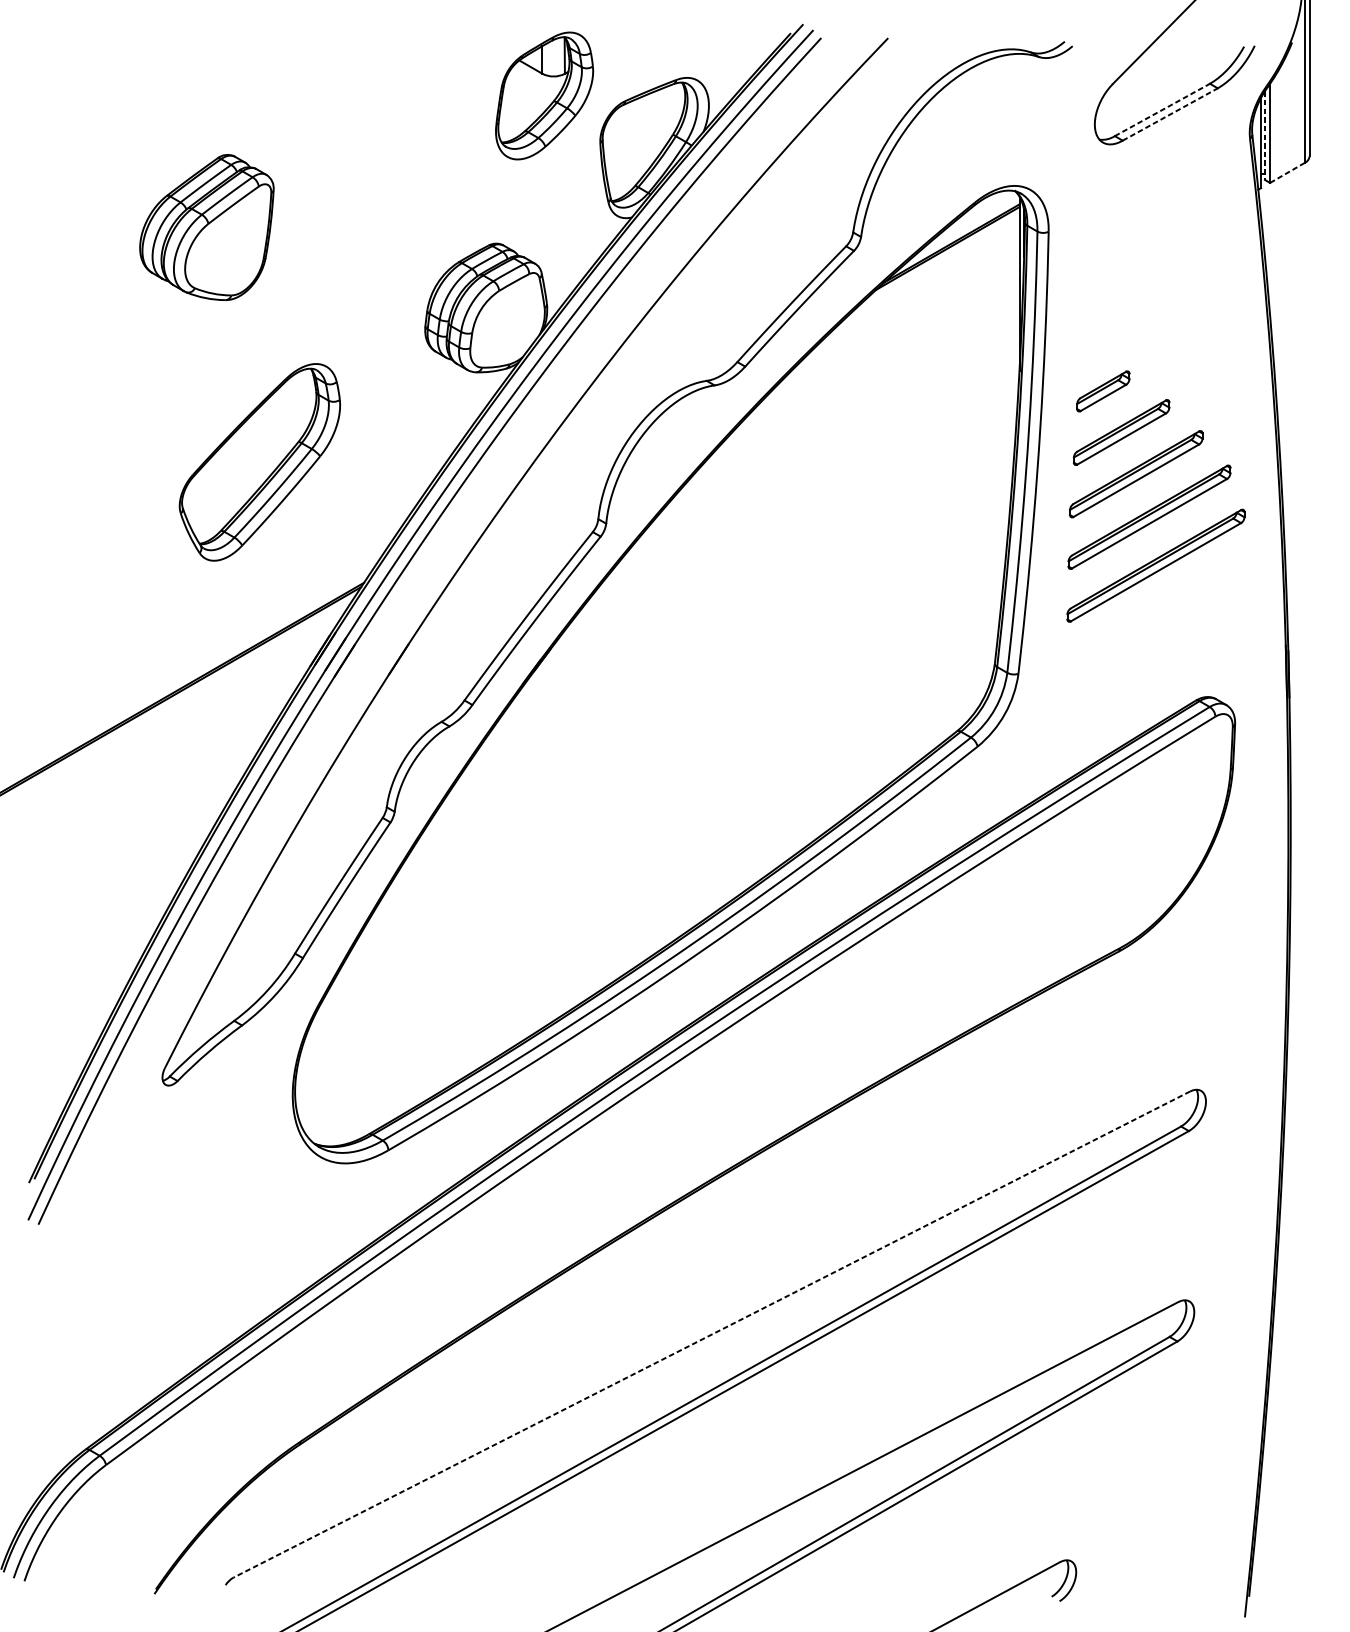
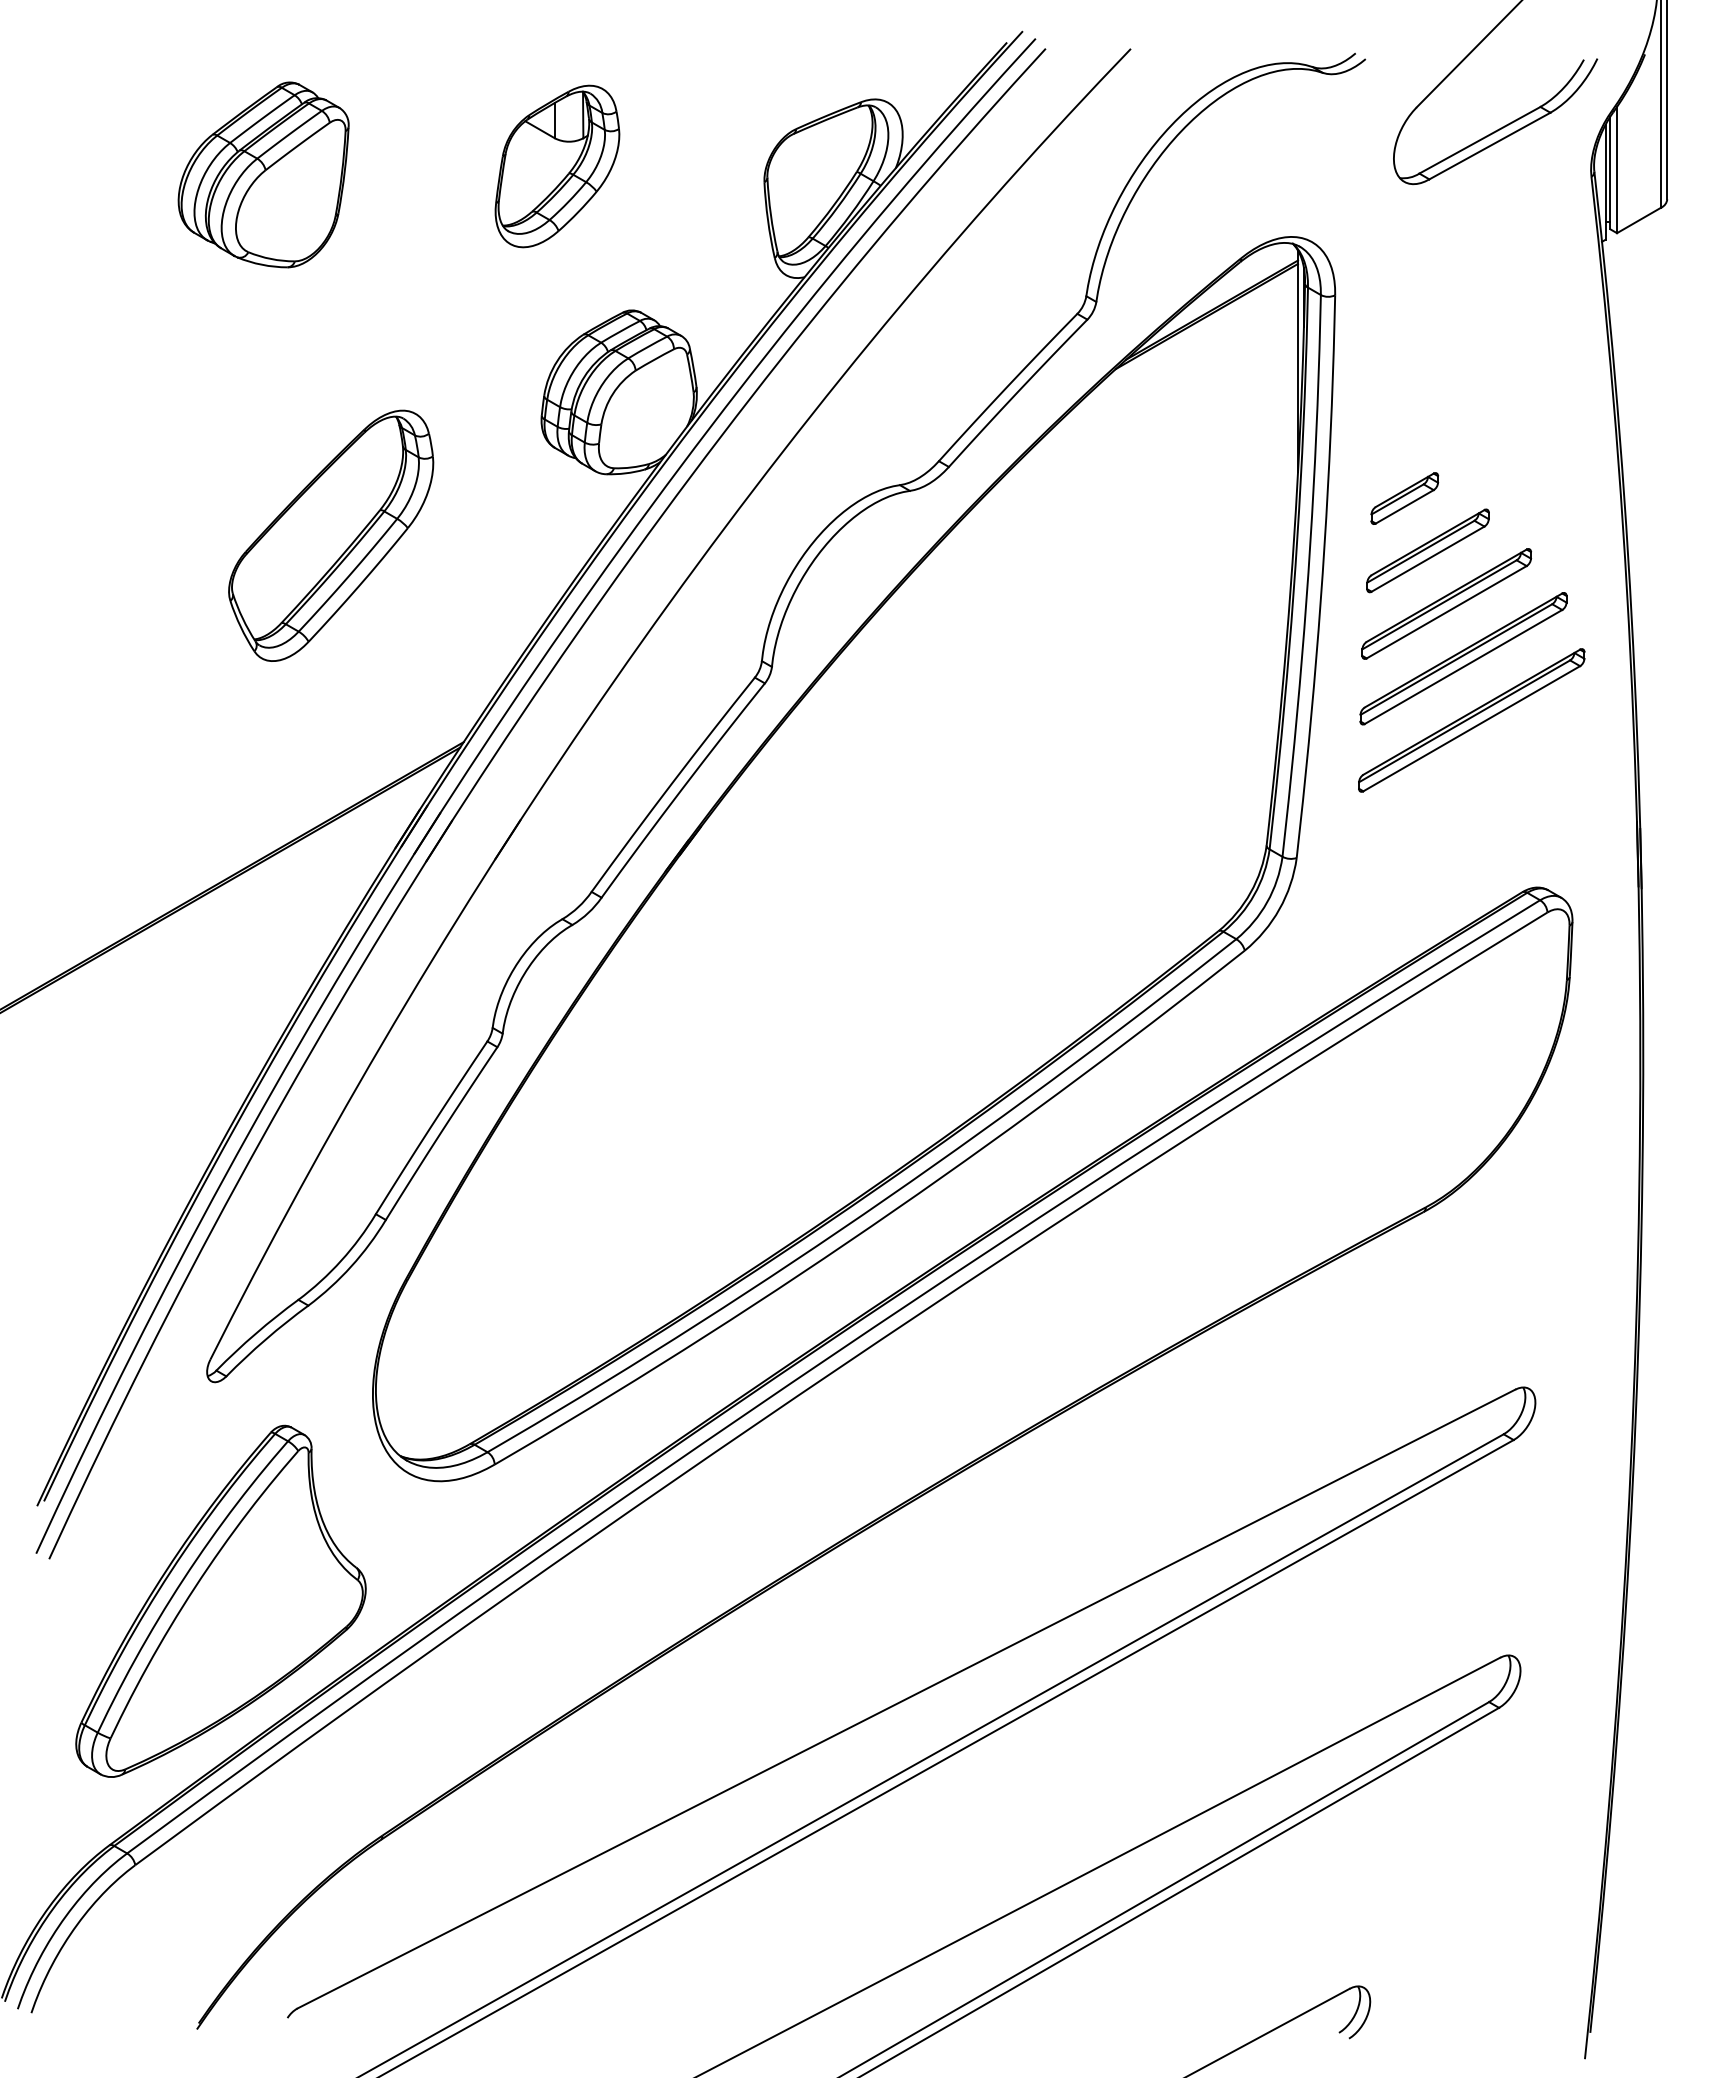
part: (544, 95) -> (557, 166), moved
line: (1162, 110) -> (1480, 140), dashed -> solid
line: (1170, 114) -> (1490, 145), dashed -> solid
line: (1264, 136) -> (1610, 173), dashed -> solid
line: (1287, 172) -> (1639, 220), dashed -> solid
part: (206, 227) -> (263, 174), moved
part: (260, 462) -> (331, 535), moved
part: (173, 1257) -> (220, 1600), added
line: (711, 1334) -> (906, 1699), dashed -> solid

